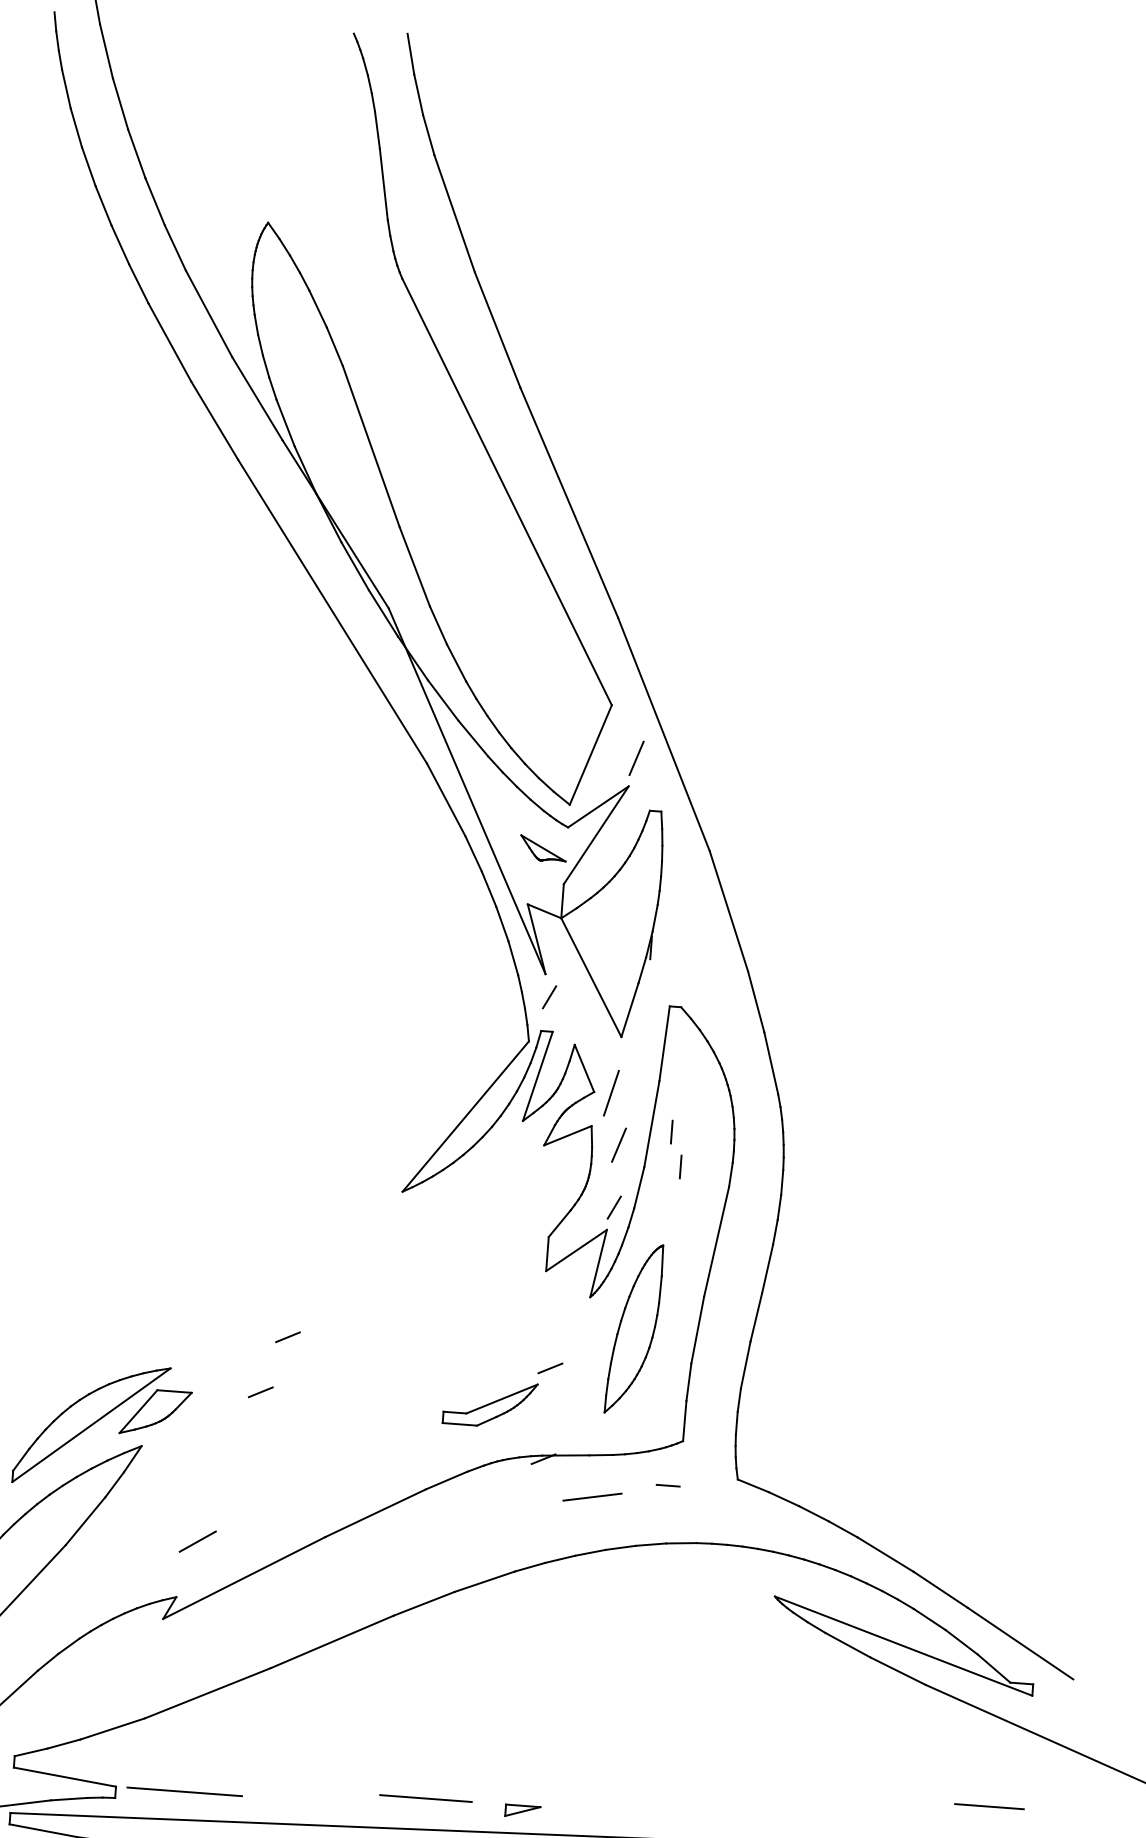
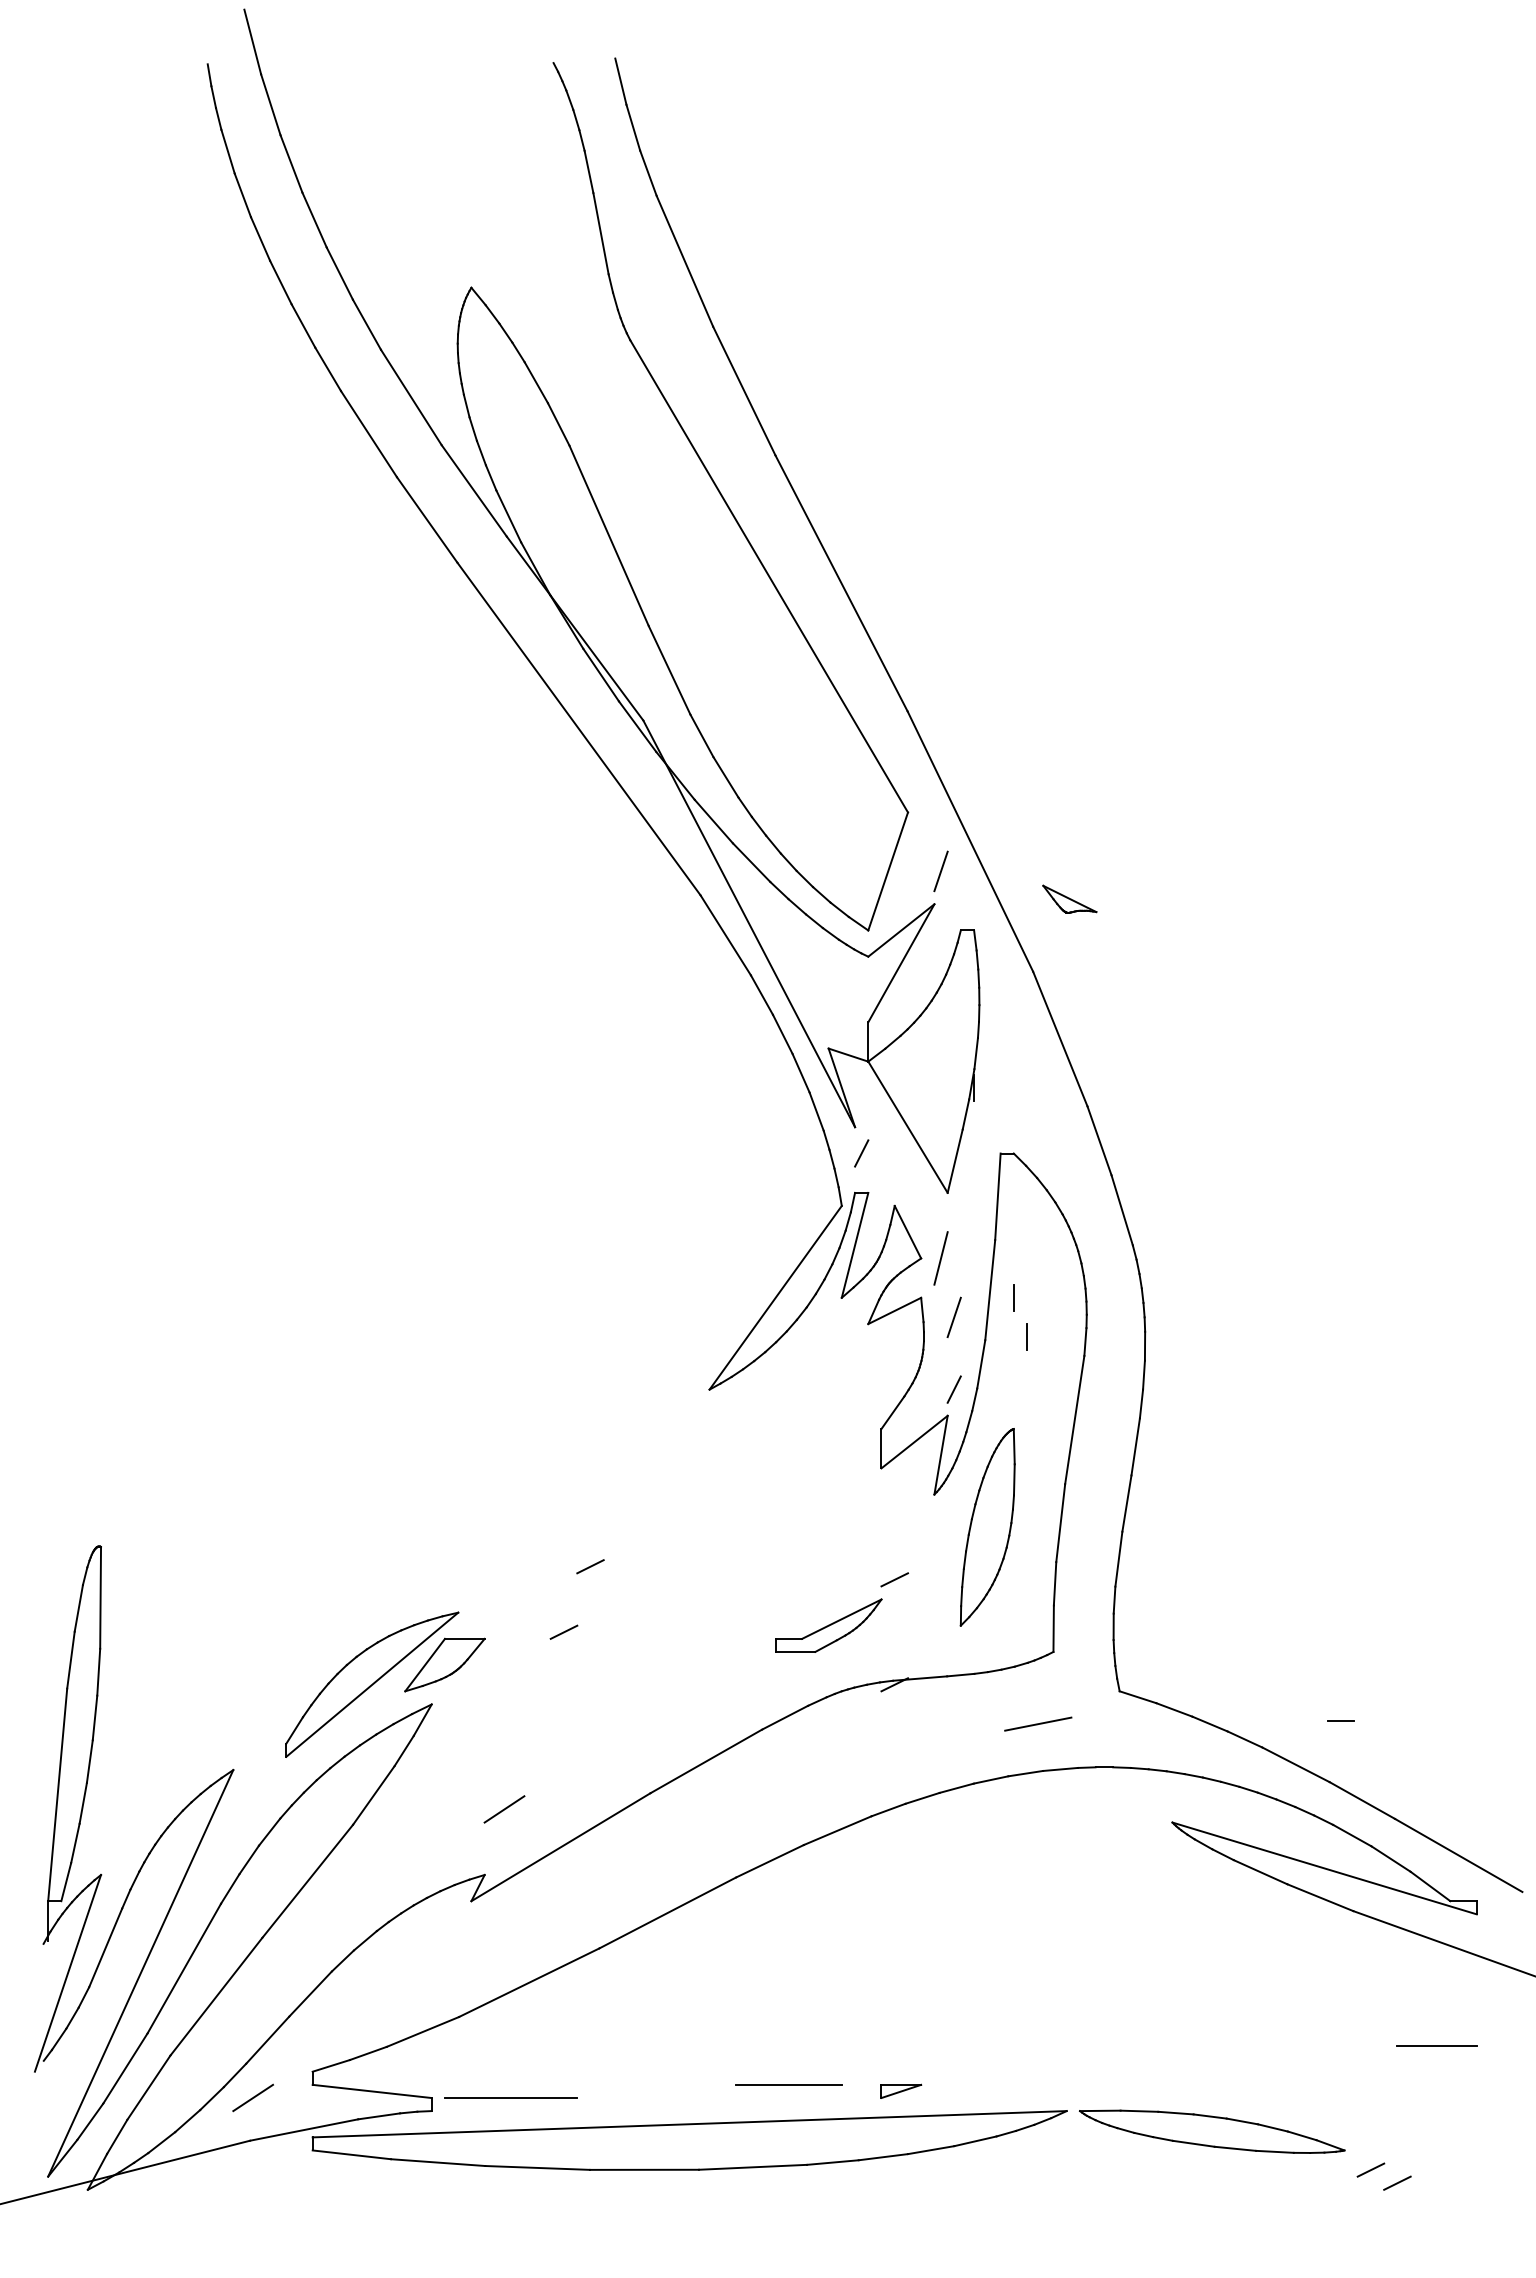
part: (543, 848) -> (1069, 898), moved
line: (667, 1484) -> (1340, 1720), moved
line: (592, 1496) -> (1038, 1723), moved

